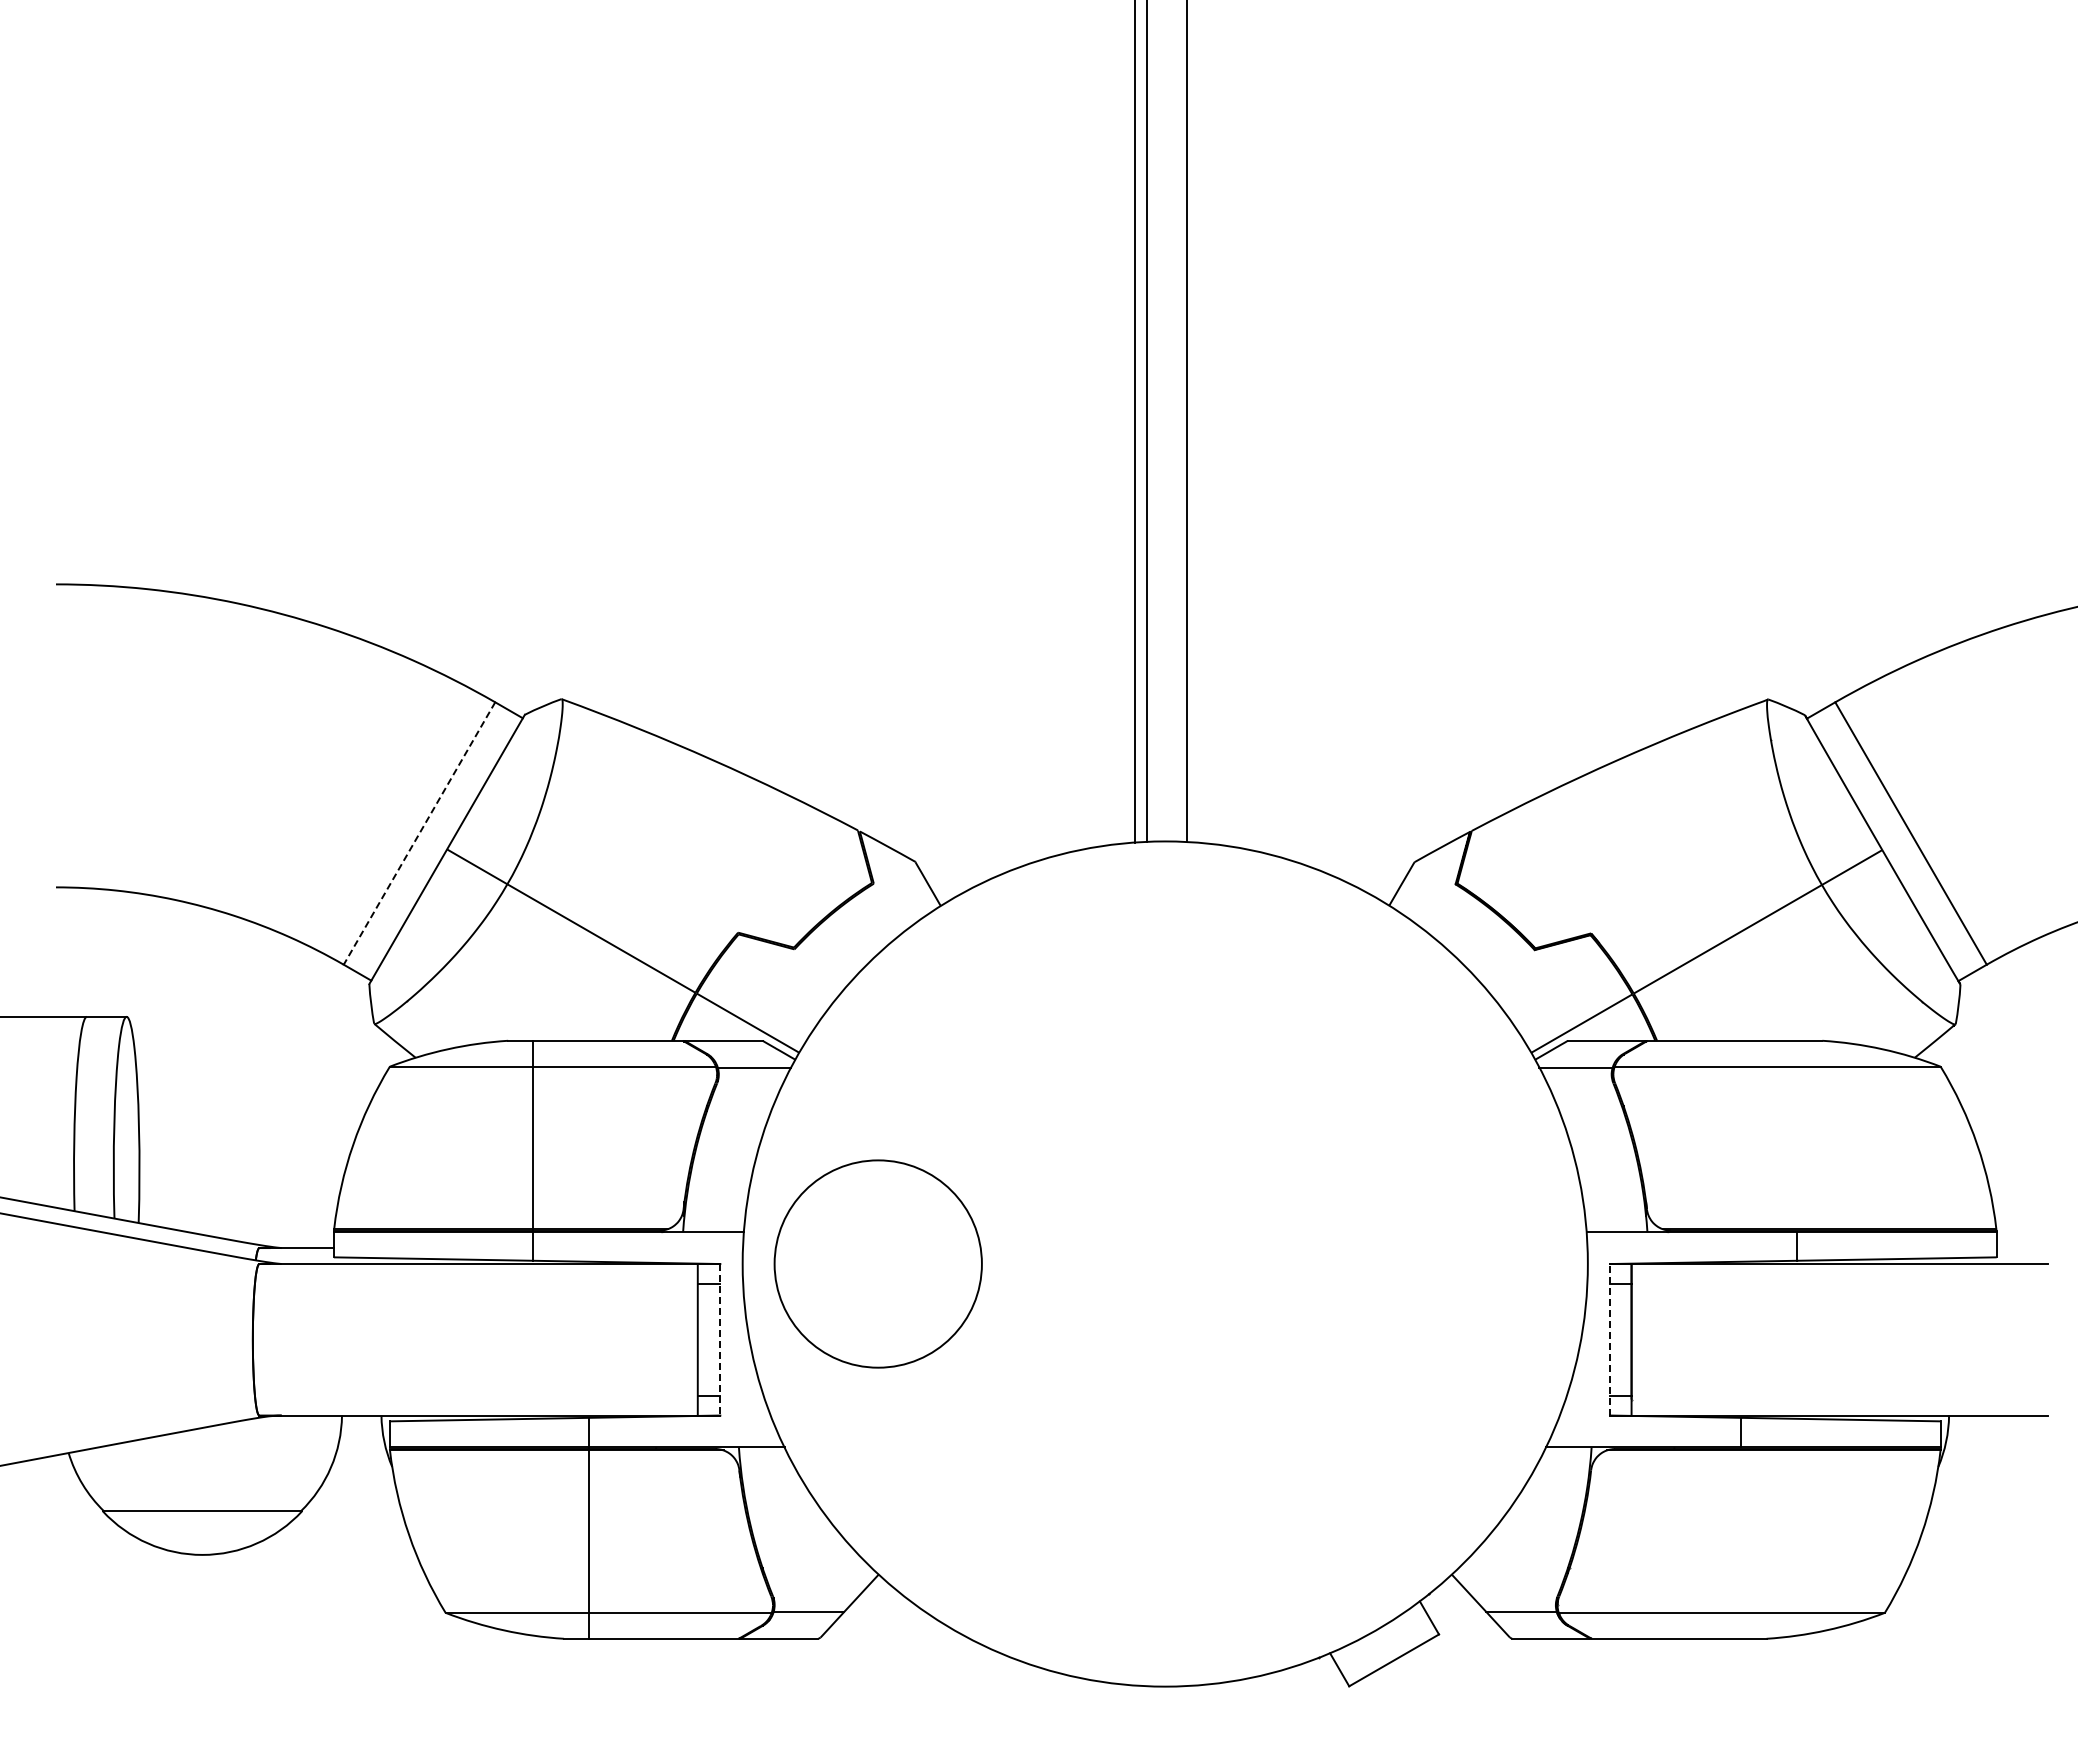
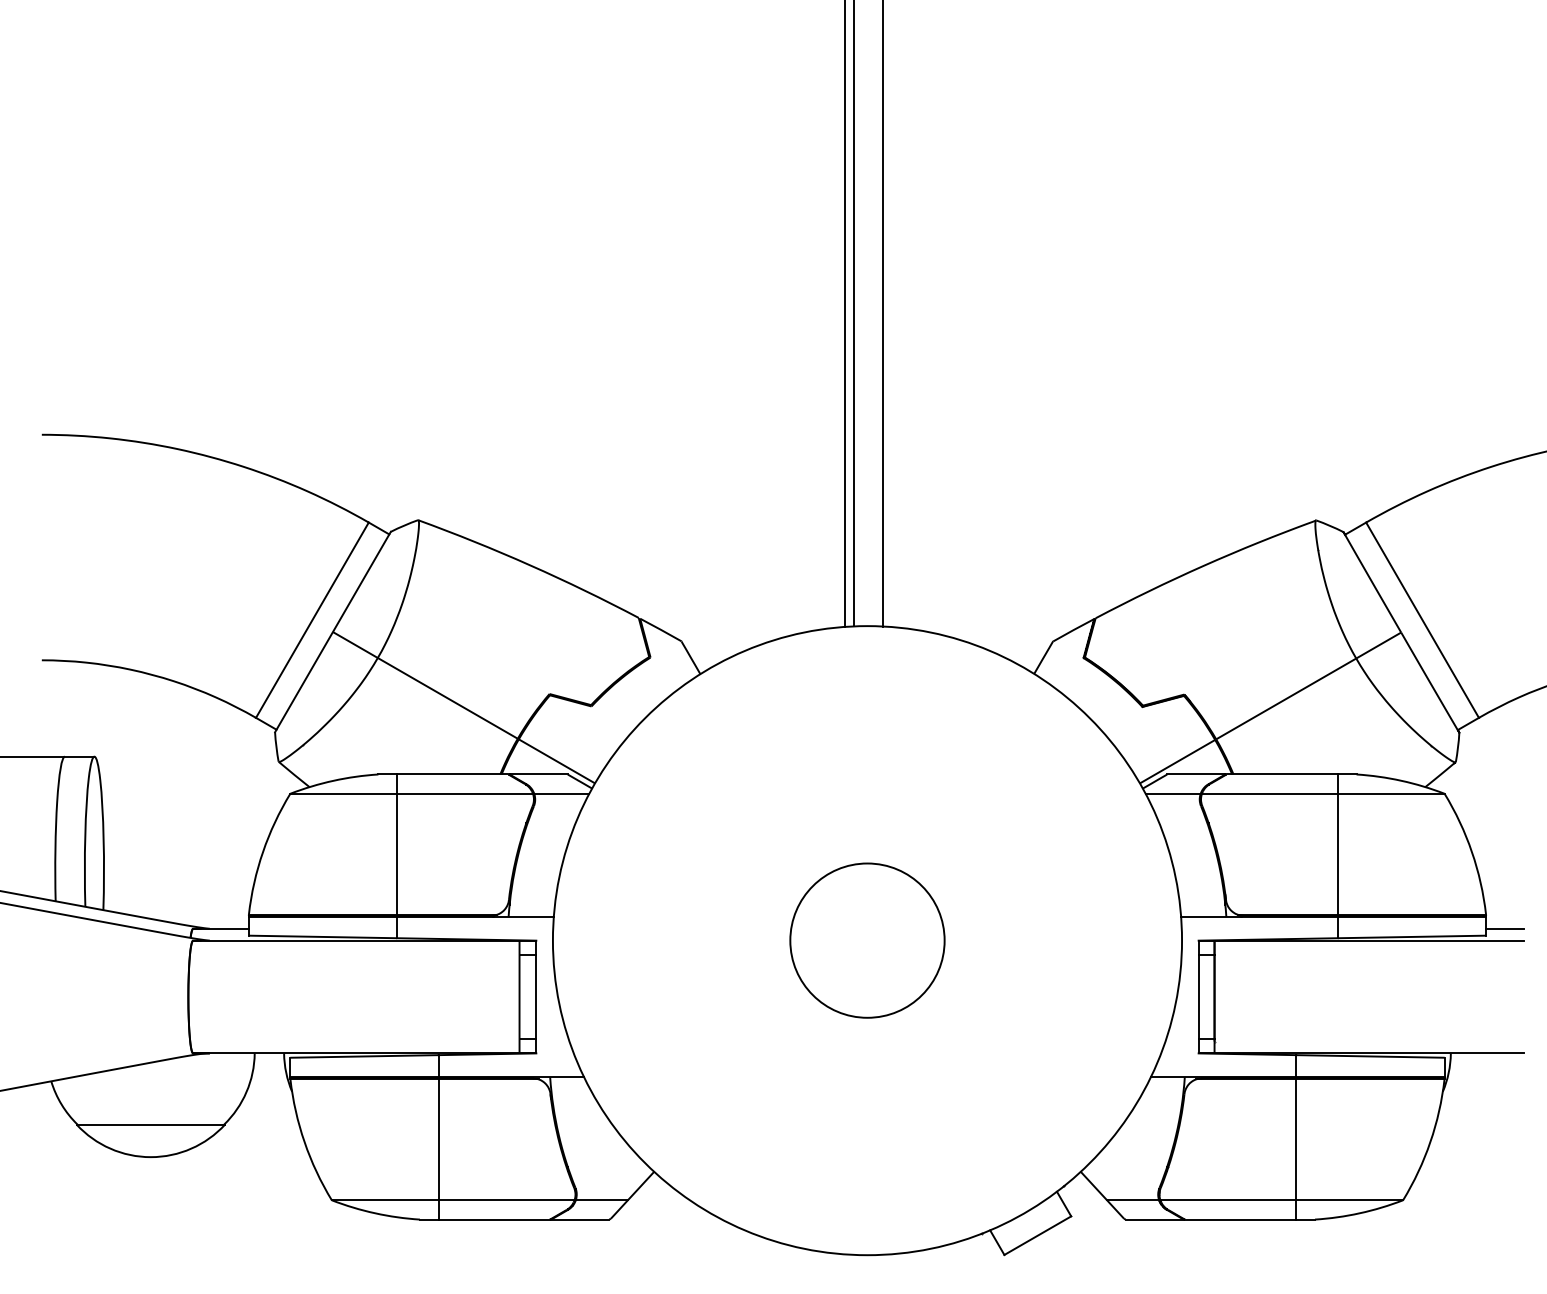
line: (419, 833) -> (312, 620), dashed -> solid
line: (1797, 1135) -> (1338, 844), added
line: (2021, 1248) -> (1504, 929), added
circle: (877, 1263) -> (866, 940), moved
line: (720, 1339) -> (536, 996), dashed -> solid
line: (1610, 1339) -> (1198, 996), dashed -> solid
line: (1741, 1543) -> (1296, 1148), added

